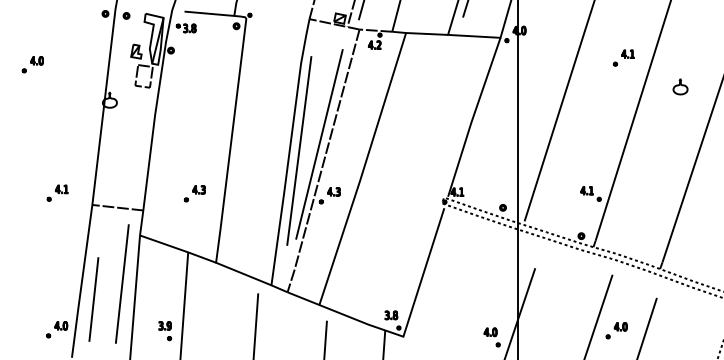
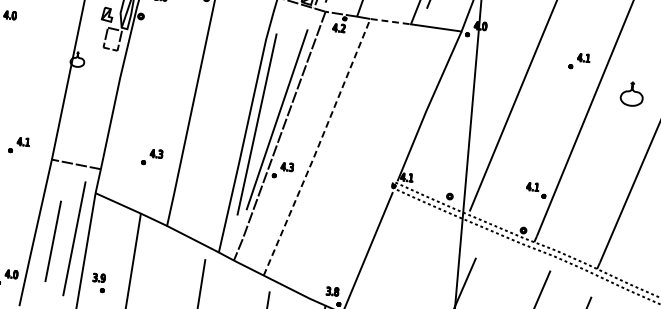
part: (680, 86) -> (632, 93), size x1.6
line: (370, 148) -> (326, 128), solid -> dashed
line: (93, 299) -> (52, 241), moved
part: (165, 331) -> (99, 283), moved

